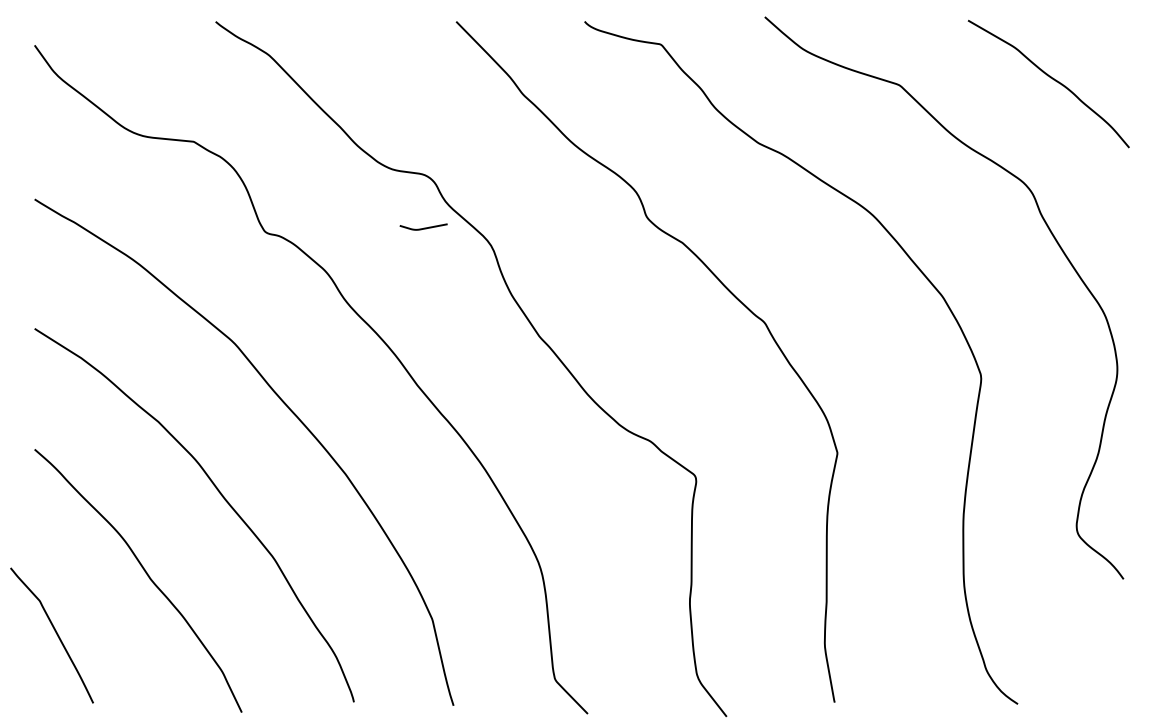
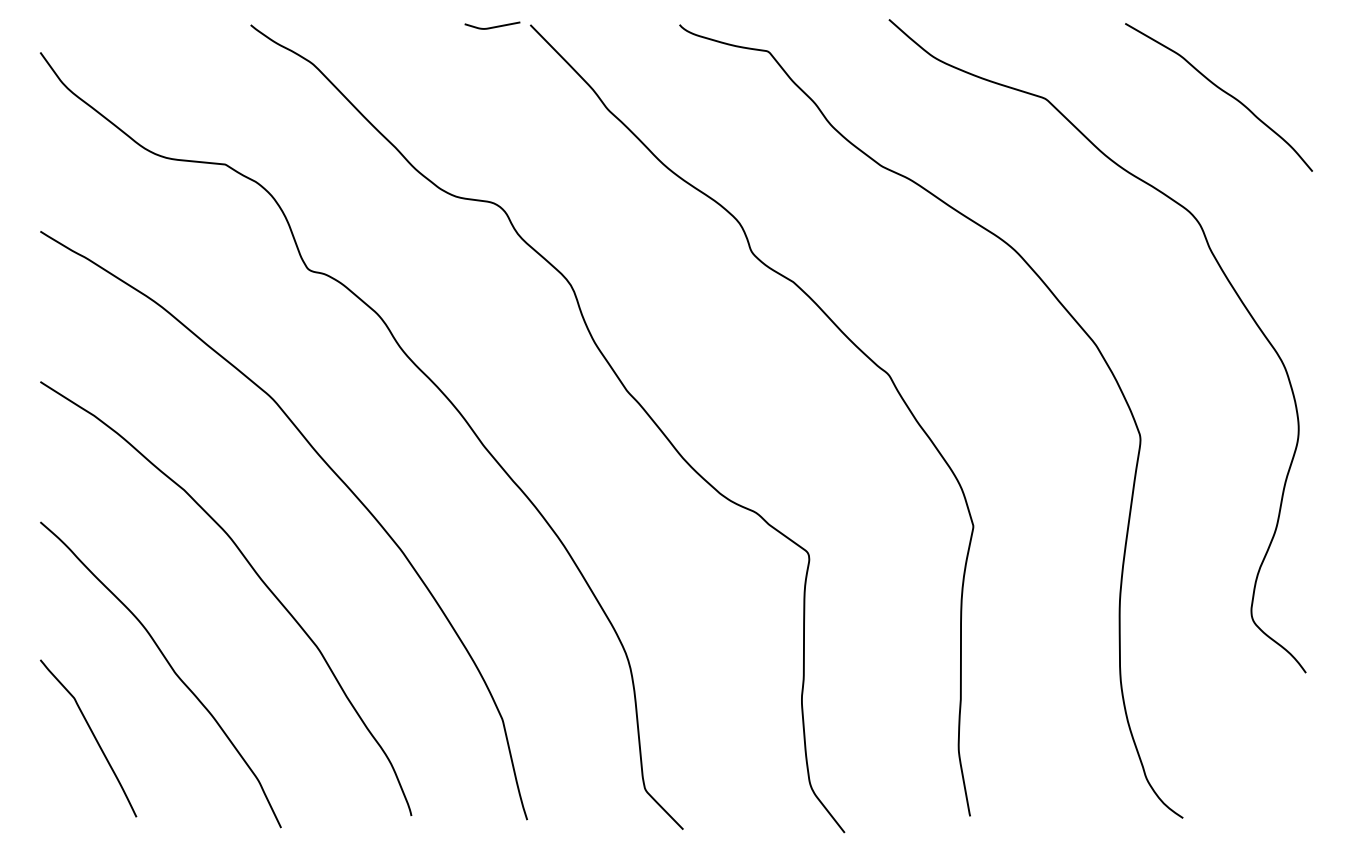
curve: (423, 227) -> (492, 26), moved
curve: (56, 633) -> (93, 736), moved

